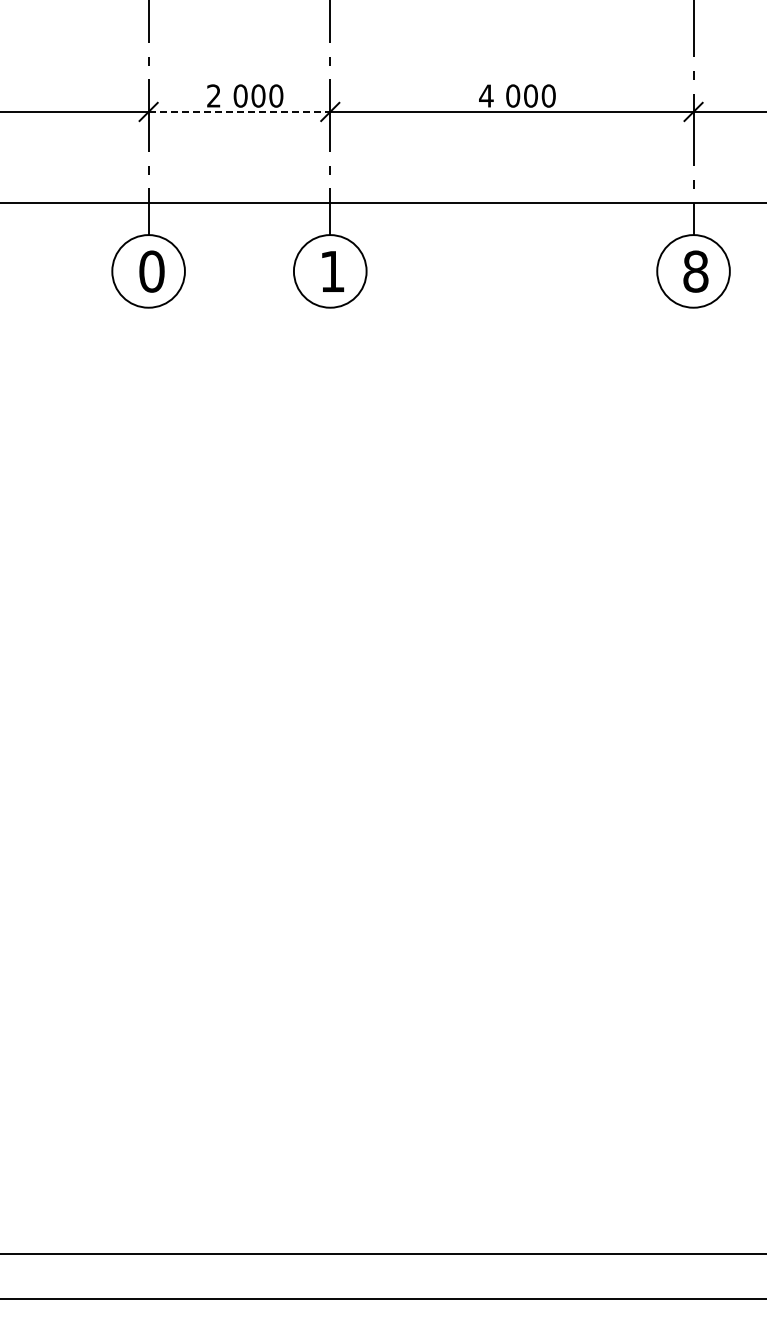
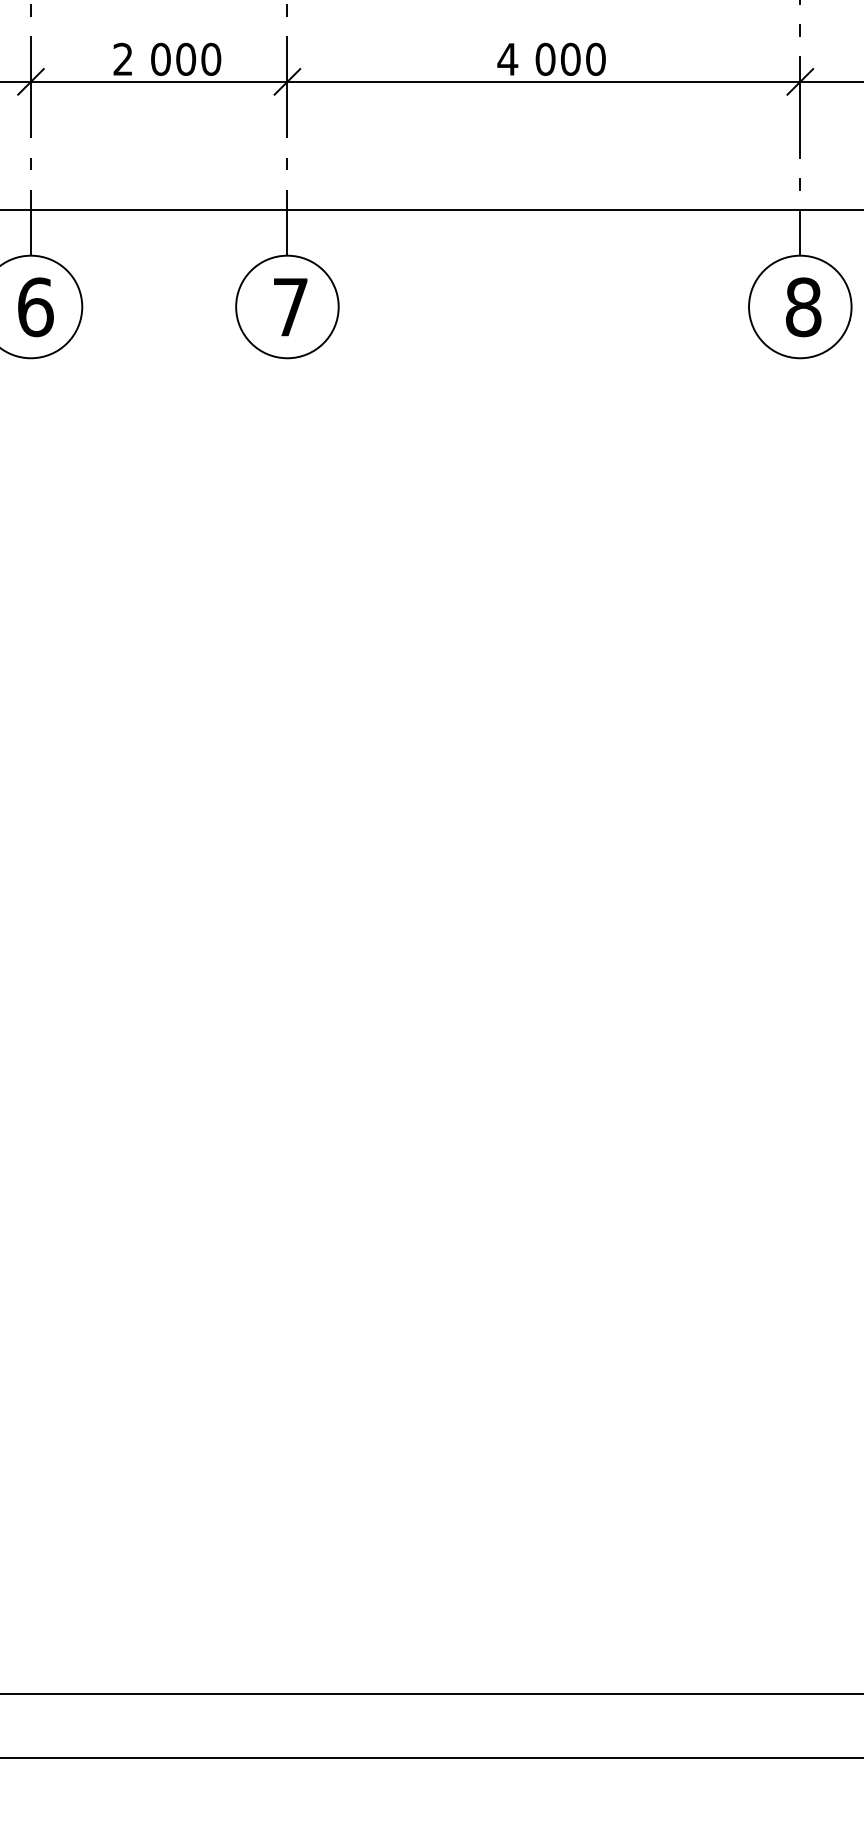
line: (239, 111) -> (159, 81), dashed -> solid
text: (151, 271) -> (35, 307), 0 -> 6
text: (332, 271) -> (290, 307), 1 -> 7

